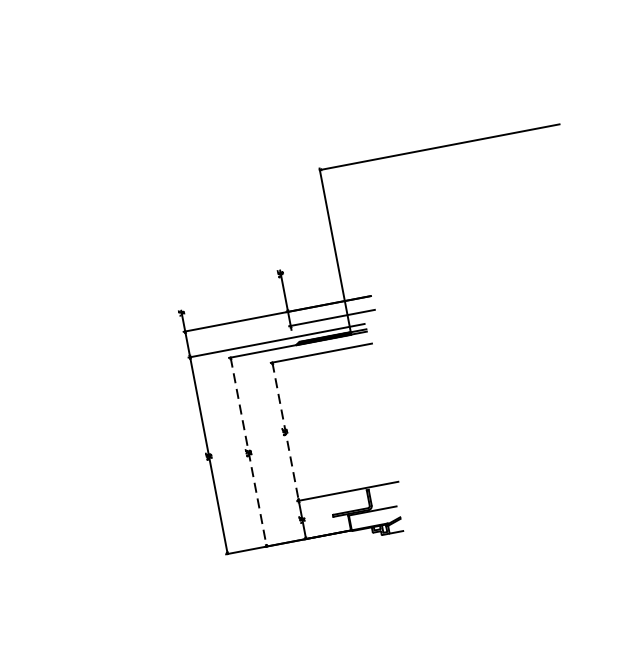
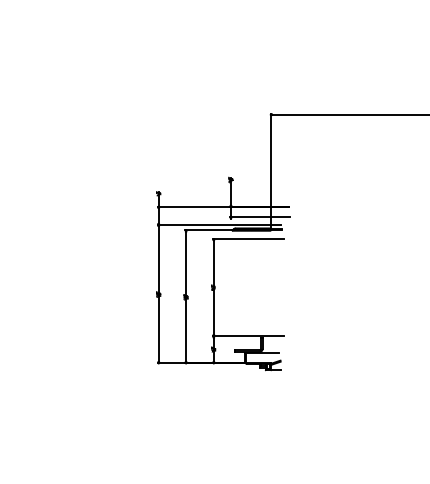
line: (285, 431) -> (213, 287), dashed -> solid
line: (249, 452) -> (186, 297), dashed -> solid

